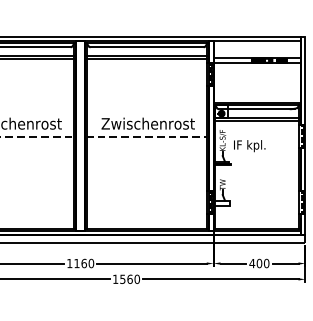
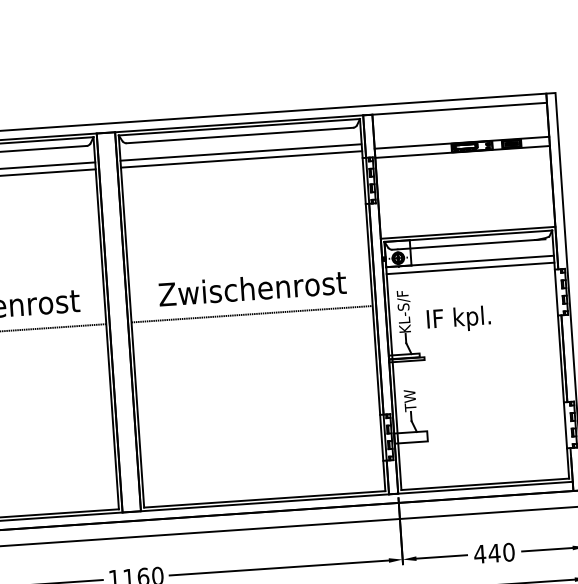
text: (259, 263) -> (494, 553), 400 -> 440

